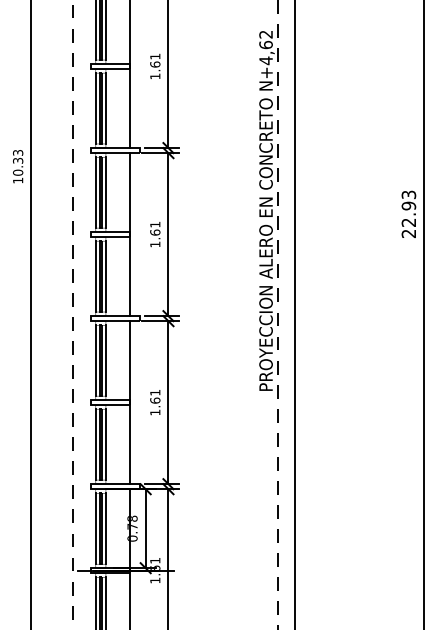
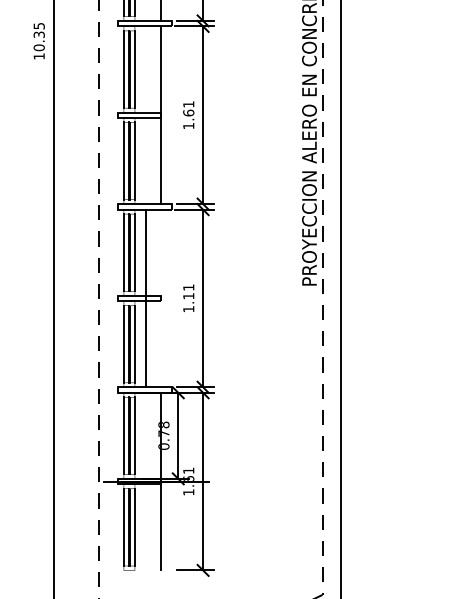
text: (17, 152) -> (38, 25), 10.33 -> 10.35
text: (155, 400) -> (188, 296), 1.61 -> 1.11
line: (130, 402) -> (146, 298), moved

